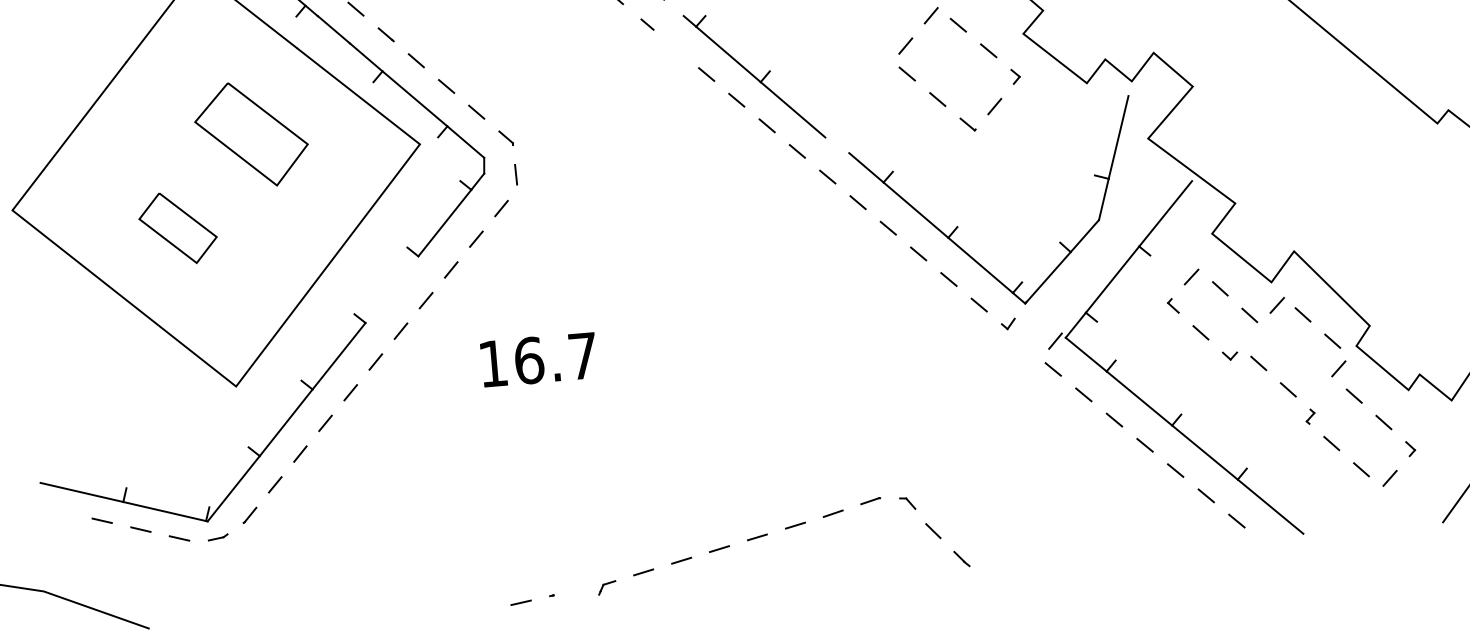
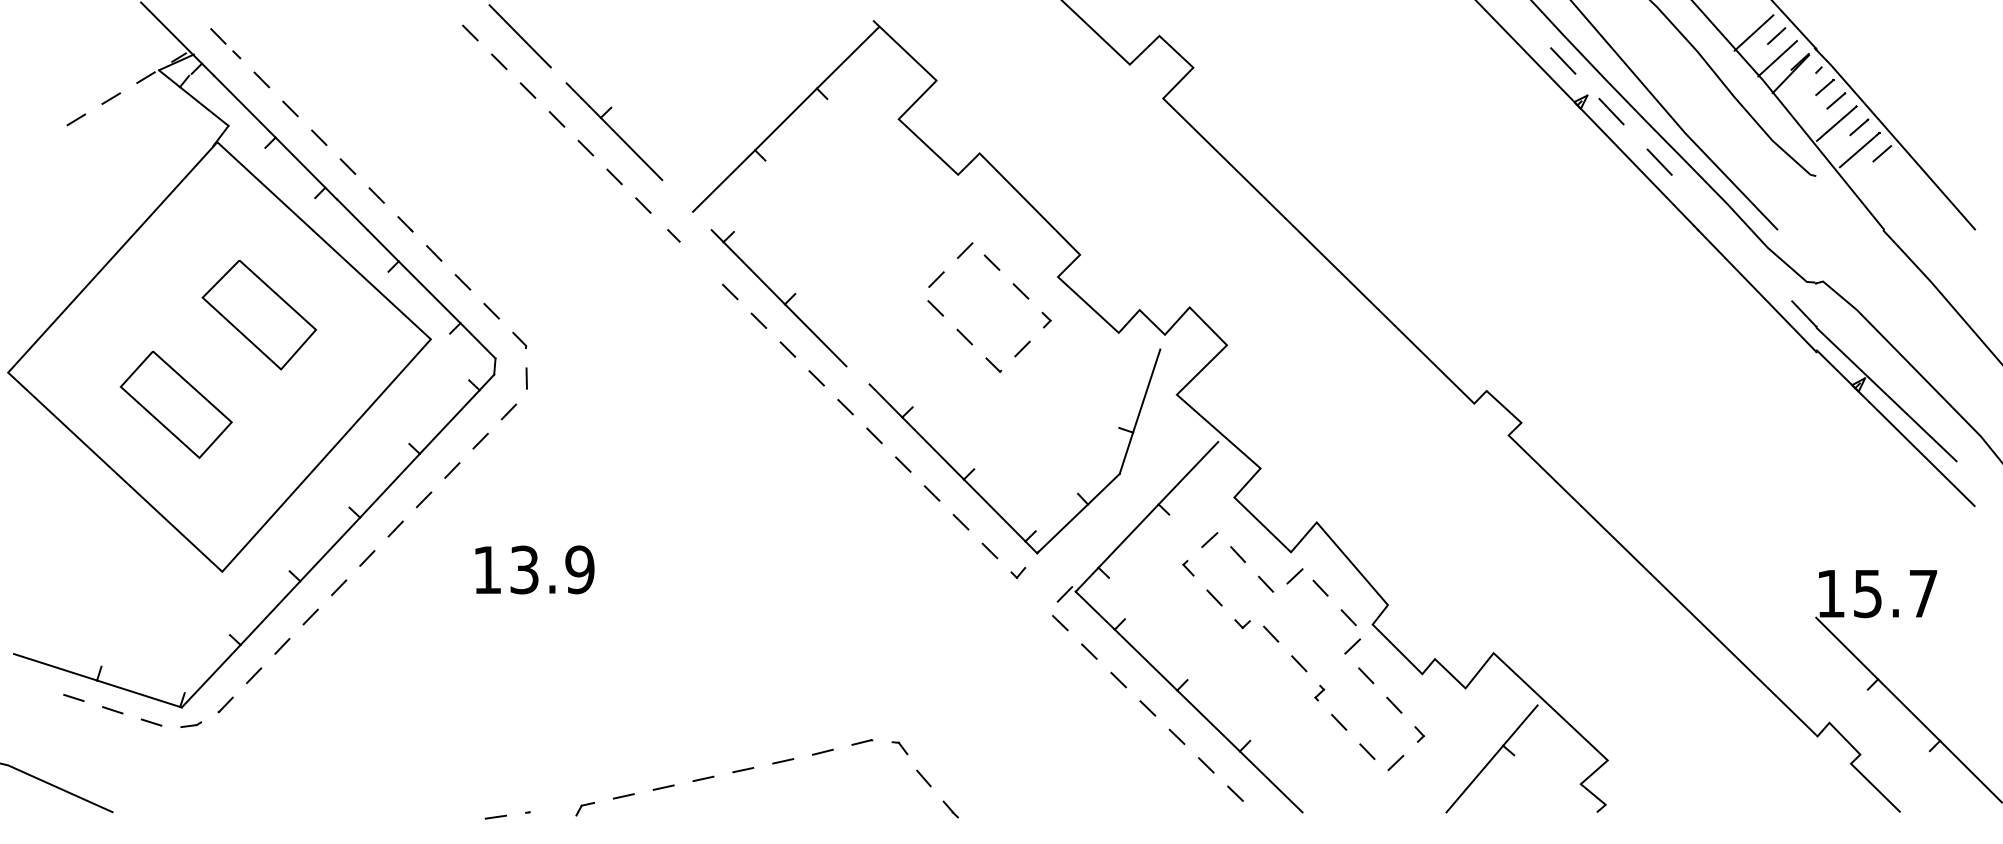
part: (177, 227) -> (175, 404), size x1.43
line: (391, 289) -> (389, 485), added
text: (556, 357) -> (552, 569), 16.7 -> 13.9

